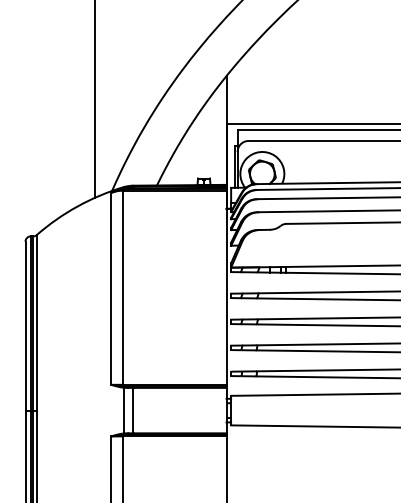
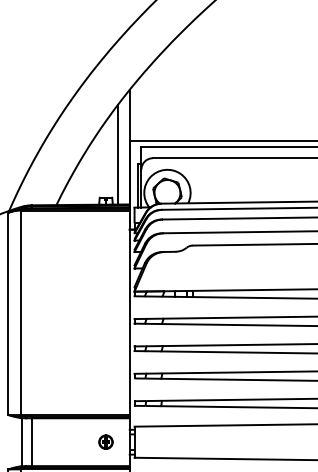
line: (215, 137) -> (118, 154), added
part: (203, 410) -> (105, 442), added

